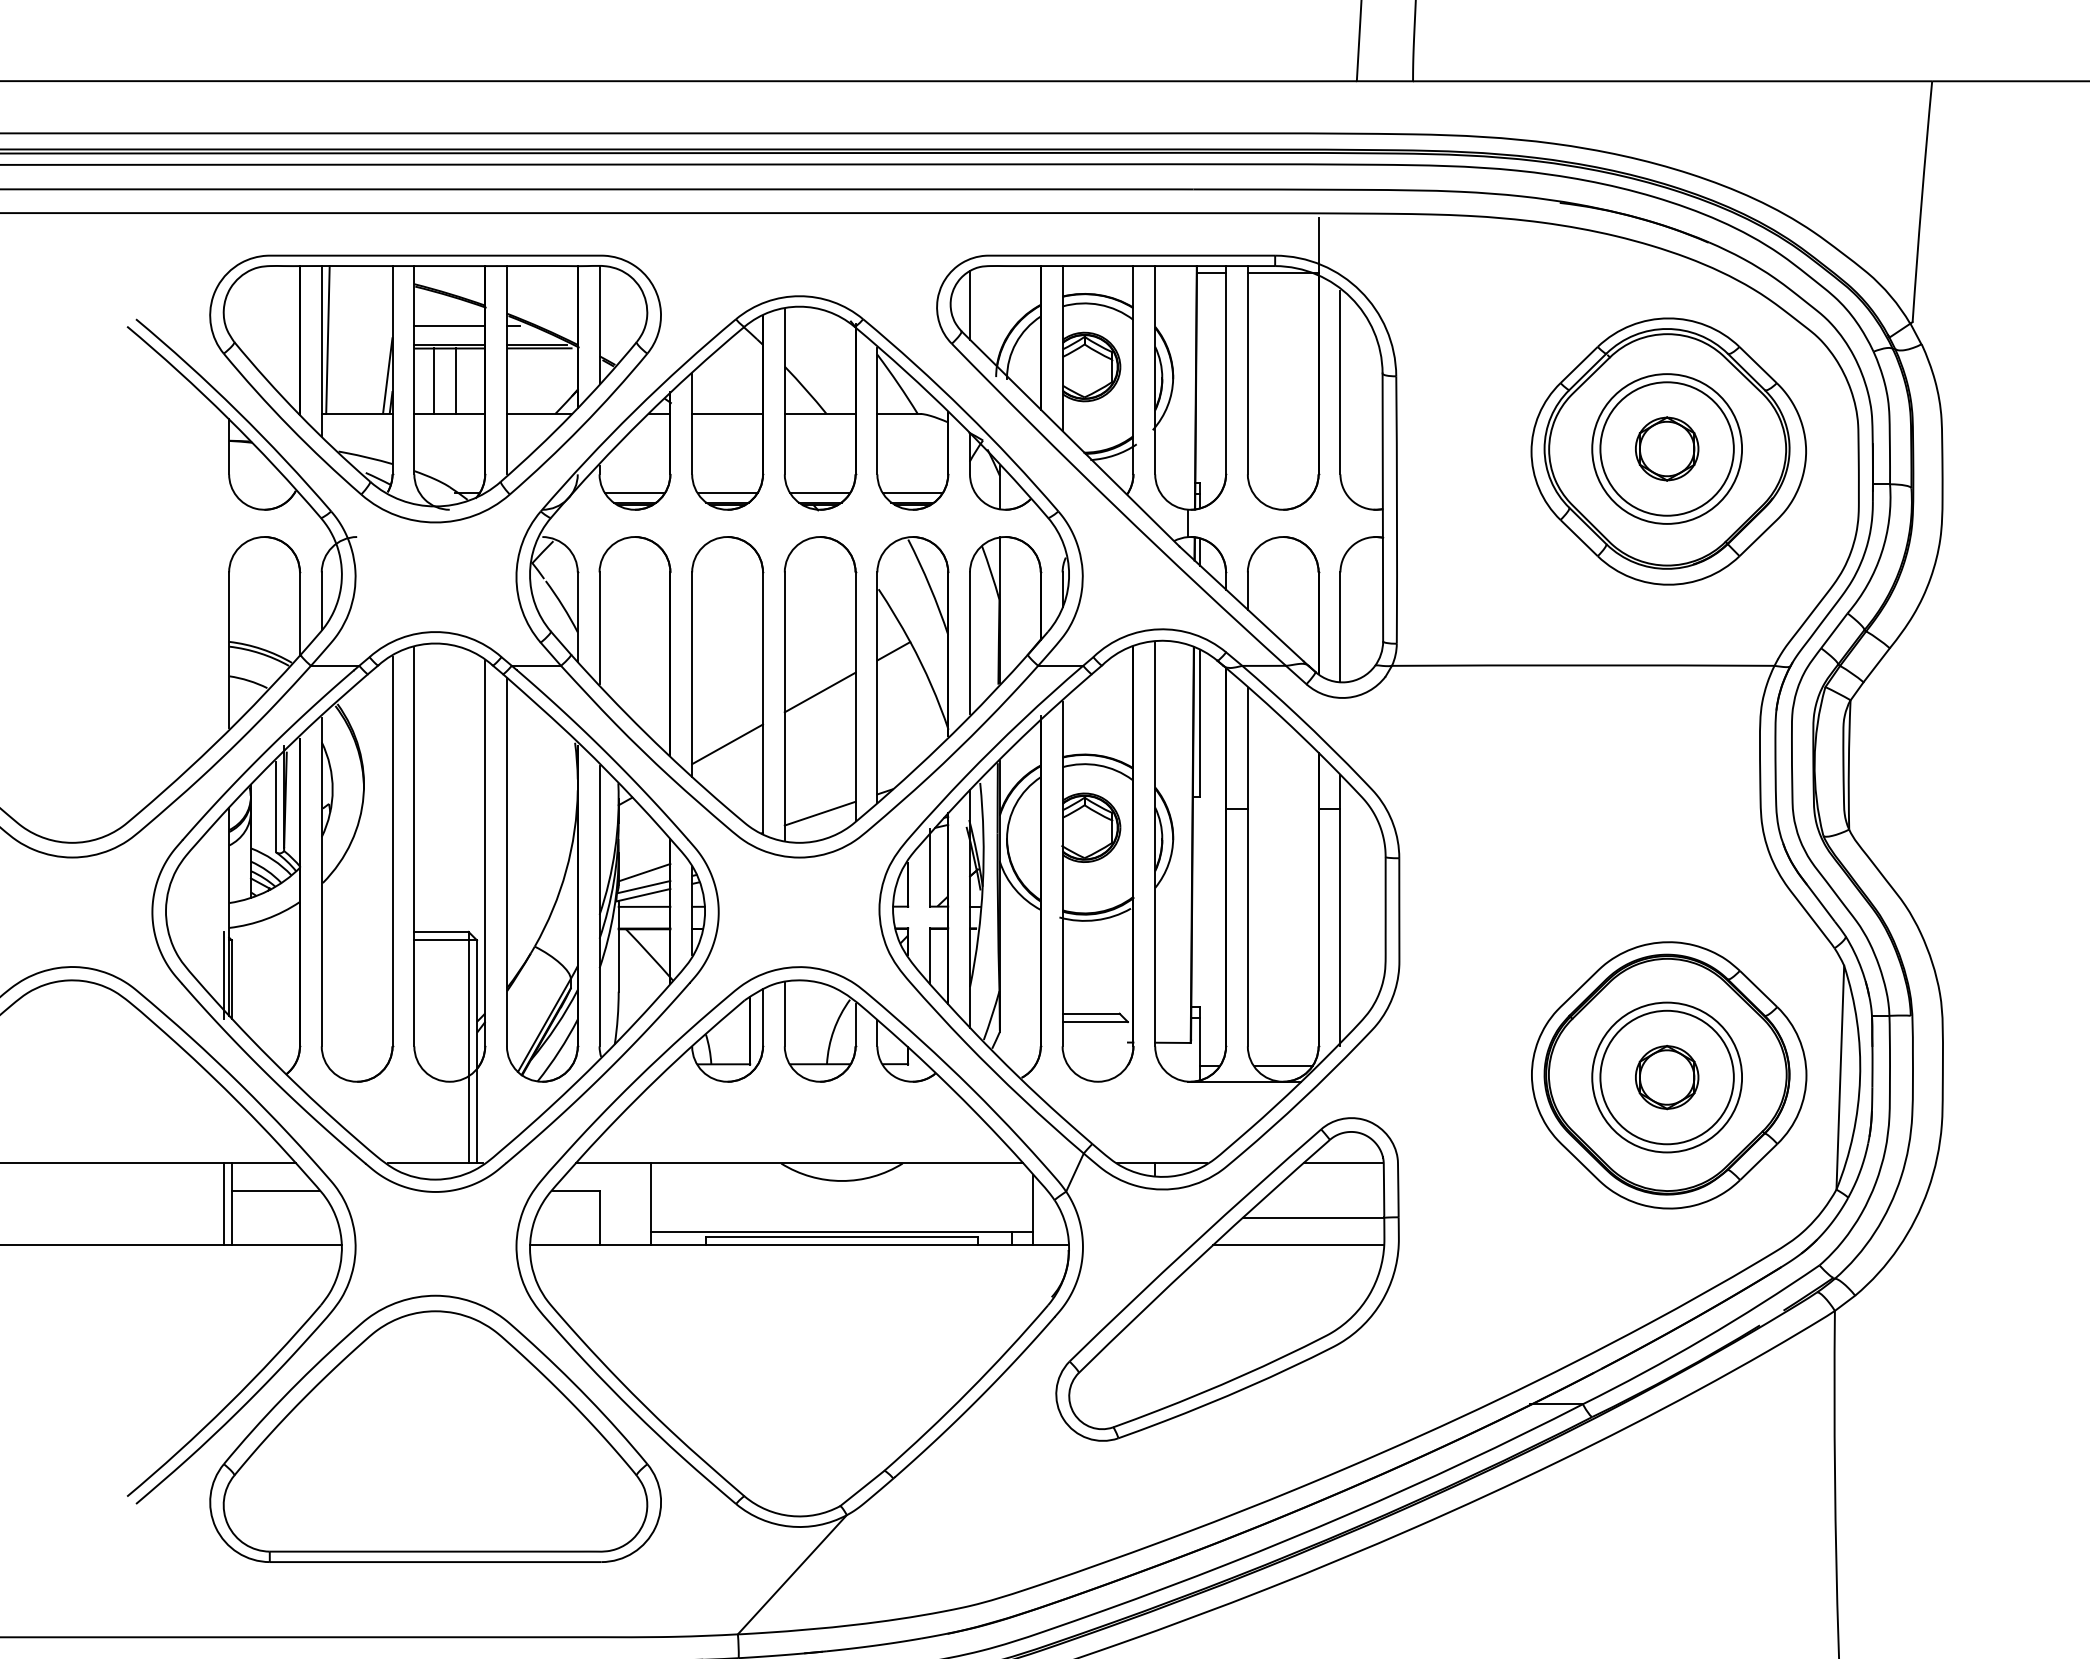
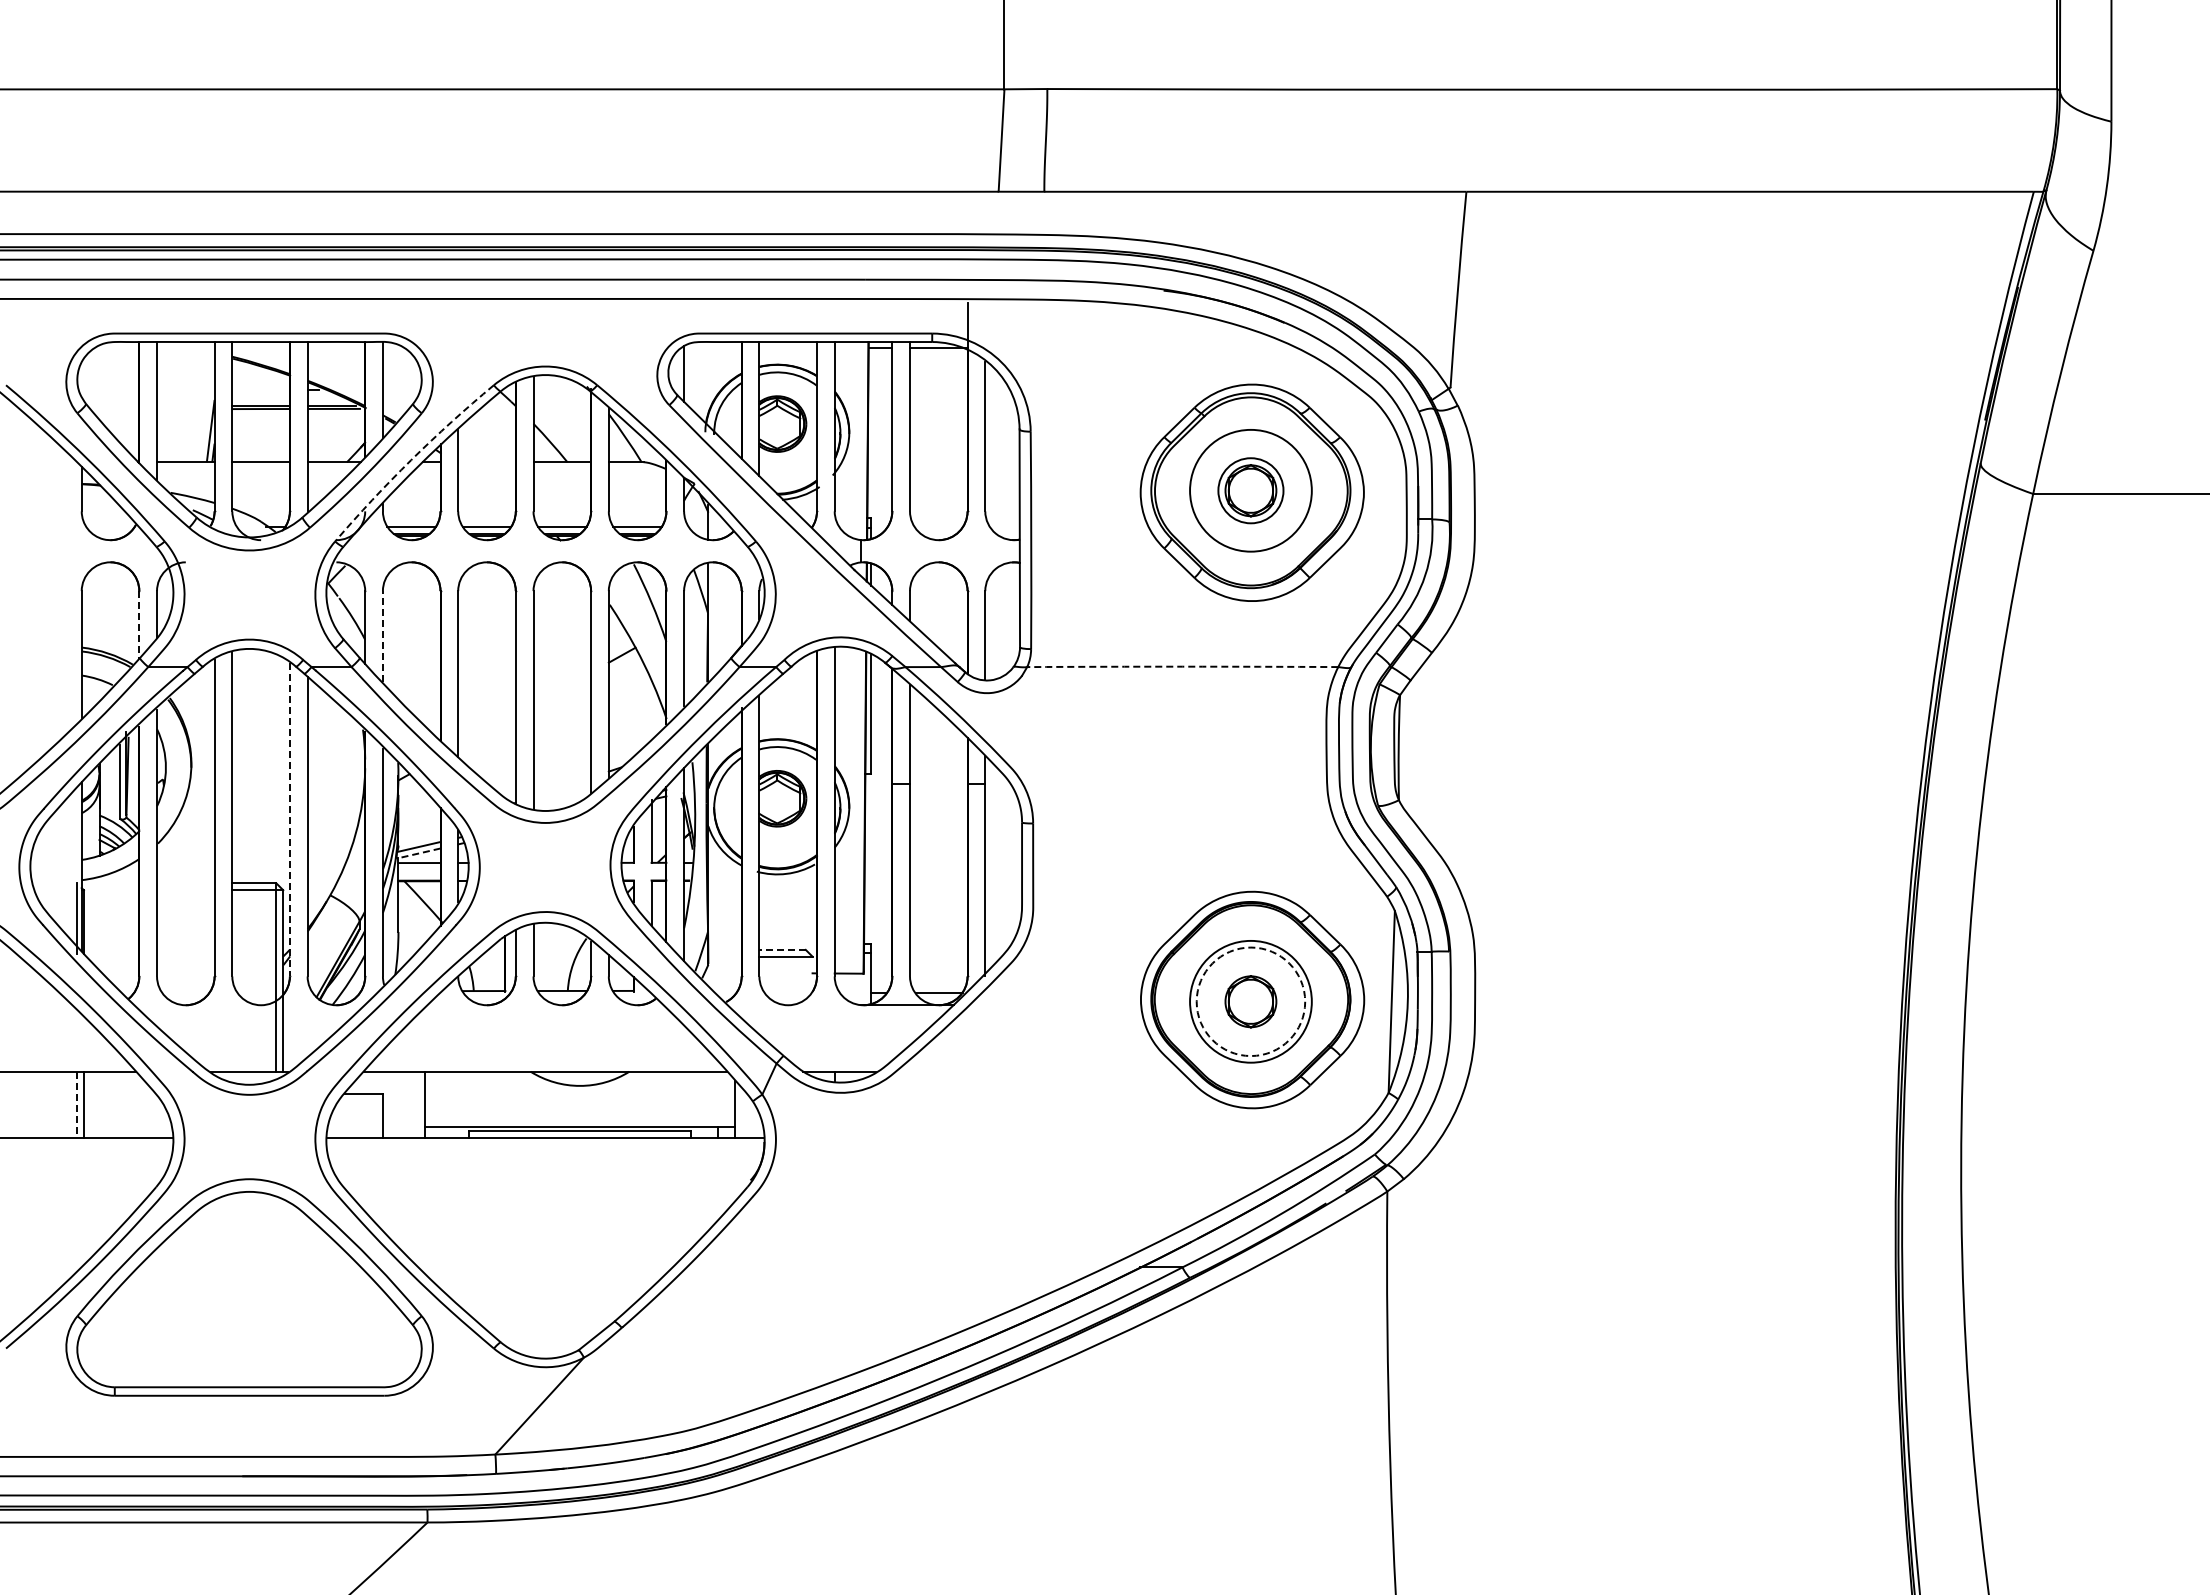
line: (449, 325) -> (260, 390), removed
line: (327, 340) -> (161, 402), removed
line: (434, 381) -> (248, 435), removed
line: (456, 381) -> (266, 435), removed
arc: (634, 411) -> (411, 460), solid -> dashed
line: (726, 414) -> (486, 462), removed
circle: (1666, 448) -> (1250, 490), size x0.6
line: (300, 613) -> (139, 624), solid -> dashed
line: (599, 627) -> (382, 635), solid -> dashed
arc: (1582, 665) -> (1182, 666), solid -> dashed
line: (820, 692) -> (562, 688), removed
line: (726, 743) -> (486, 730), removed
line: (820, 812) -> (562, 786), removed
line: (484, 853) -> (289, 819), solid -> dashed
line: (644, 873) -> (419, 835), removed
line: (643, 895) -> (418, 853), solid -> dashed
line: (1091, 1013) -> (782, 949), solid -> dashed
circle: (1666, 1077) -> (1250, 1001), solid -> dashed
line: (275, 1190) -> (119, 1093), removed
line: (223, 1205) -> (77, 1105), solid -> dashed
part: (1227, 1278) -> (893, 1165), removed

